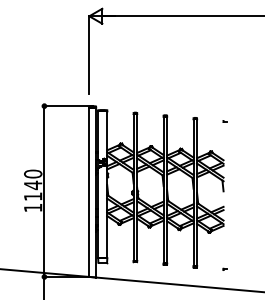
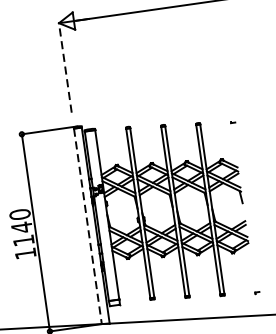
line: (89, 54) -> (65, 67), solid -> dashed
line: (89, 192) -> (88, 226), solid -> dashed

